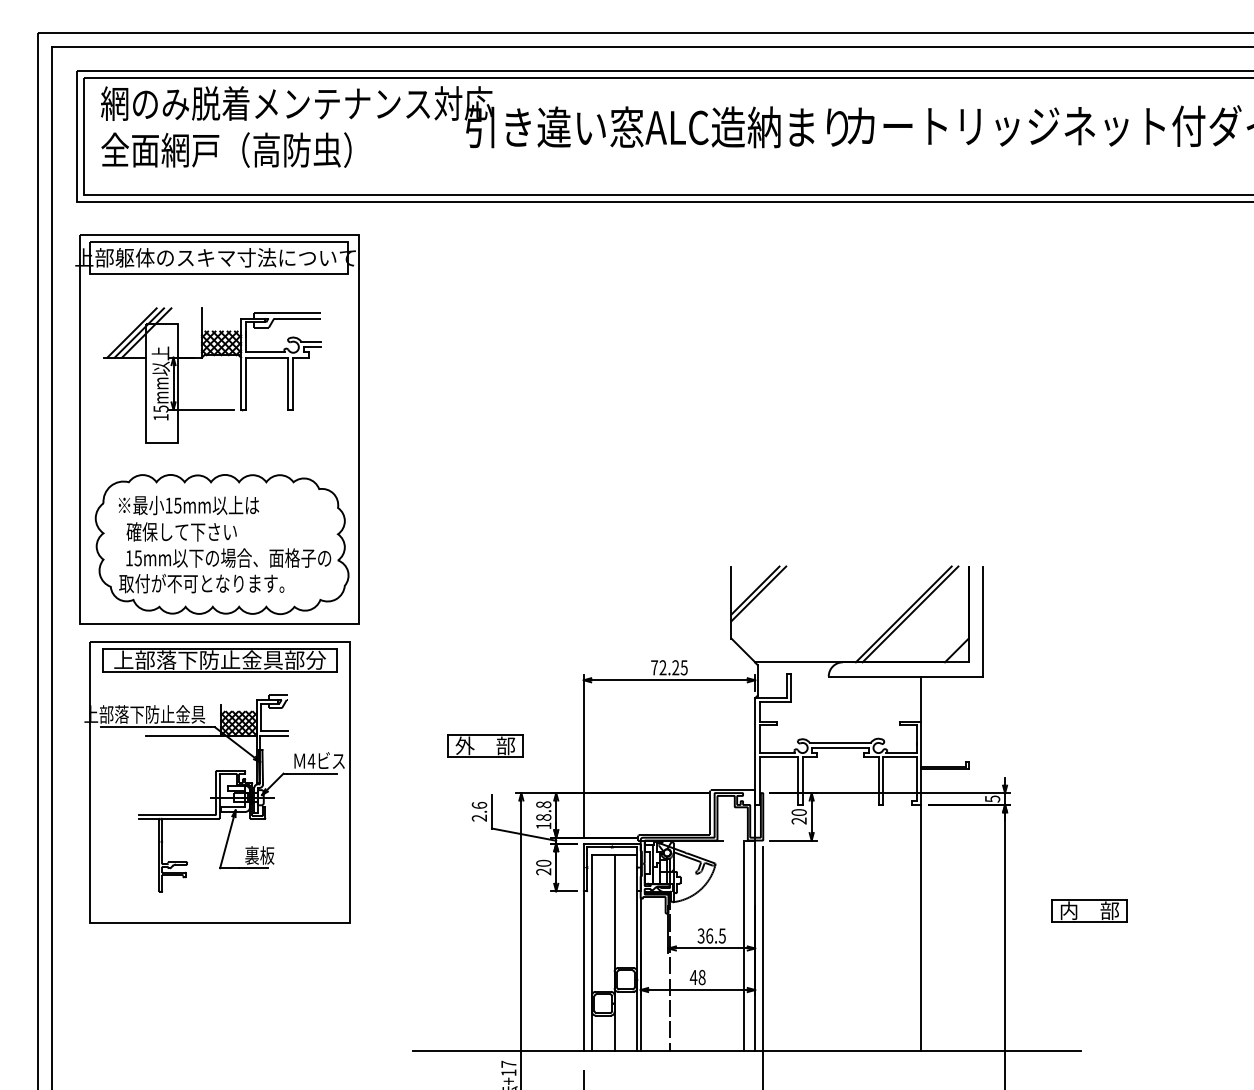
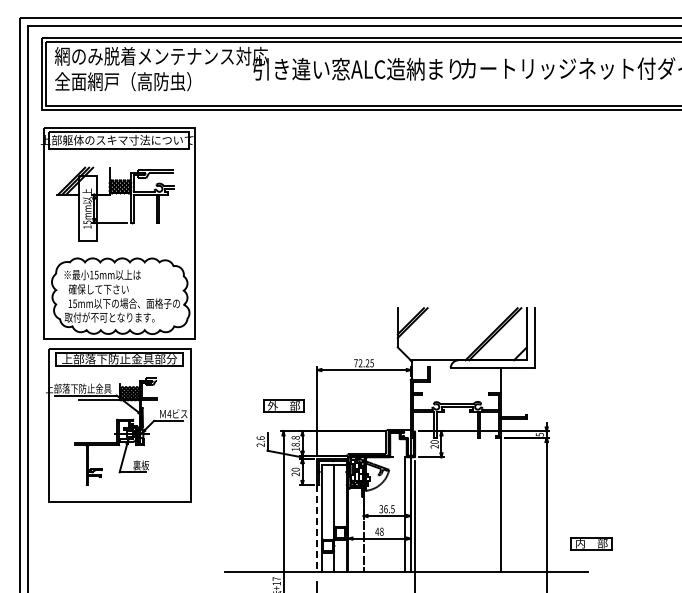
part: (484, 745) -> (283, 405), moved
part: (1089, 910) -> (591, 543), moved
line: (583, 971) -> (317, 528), solid -> dashed

